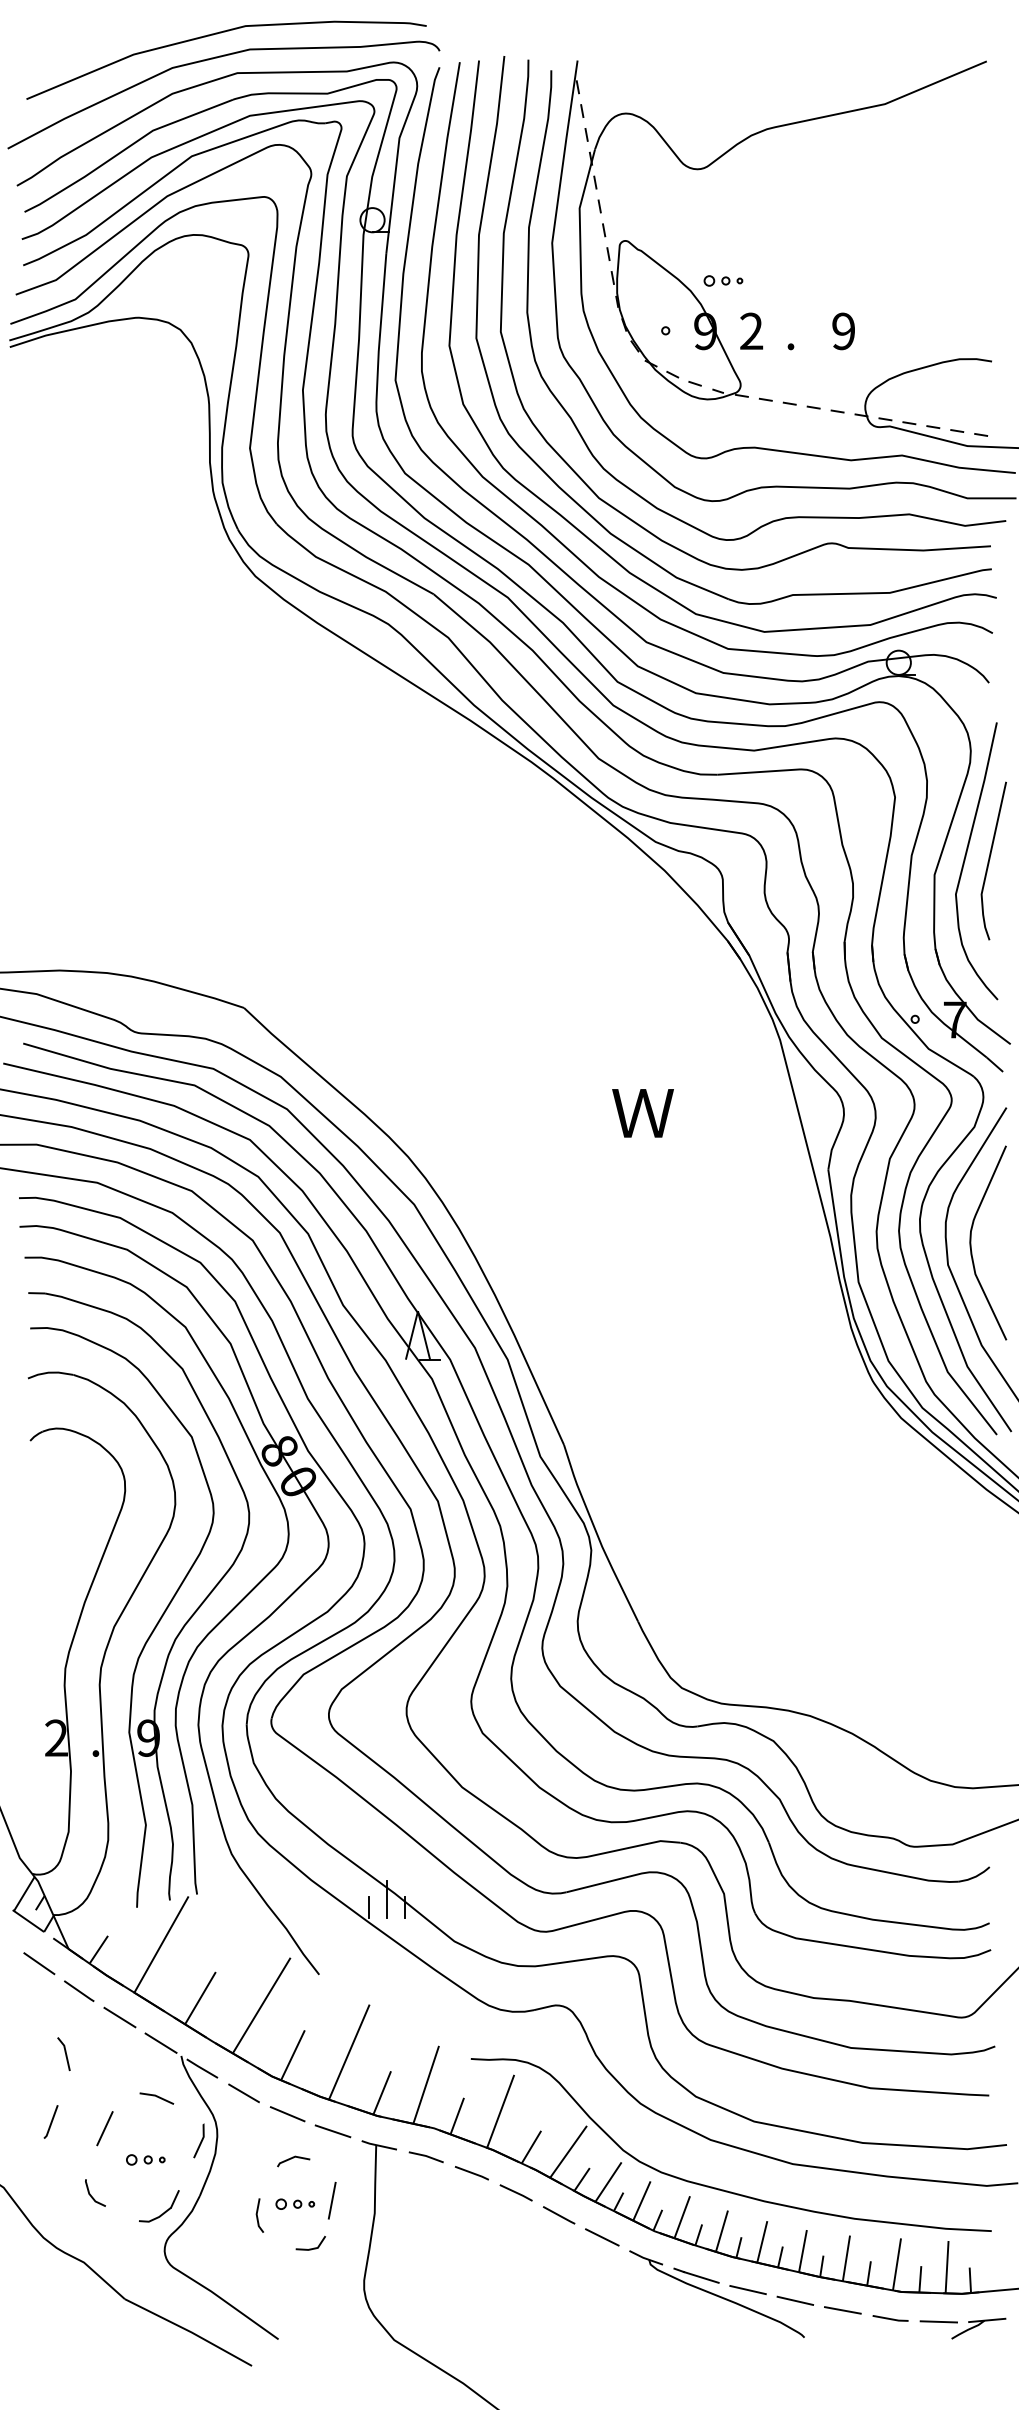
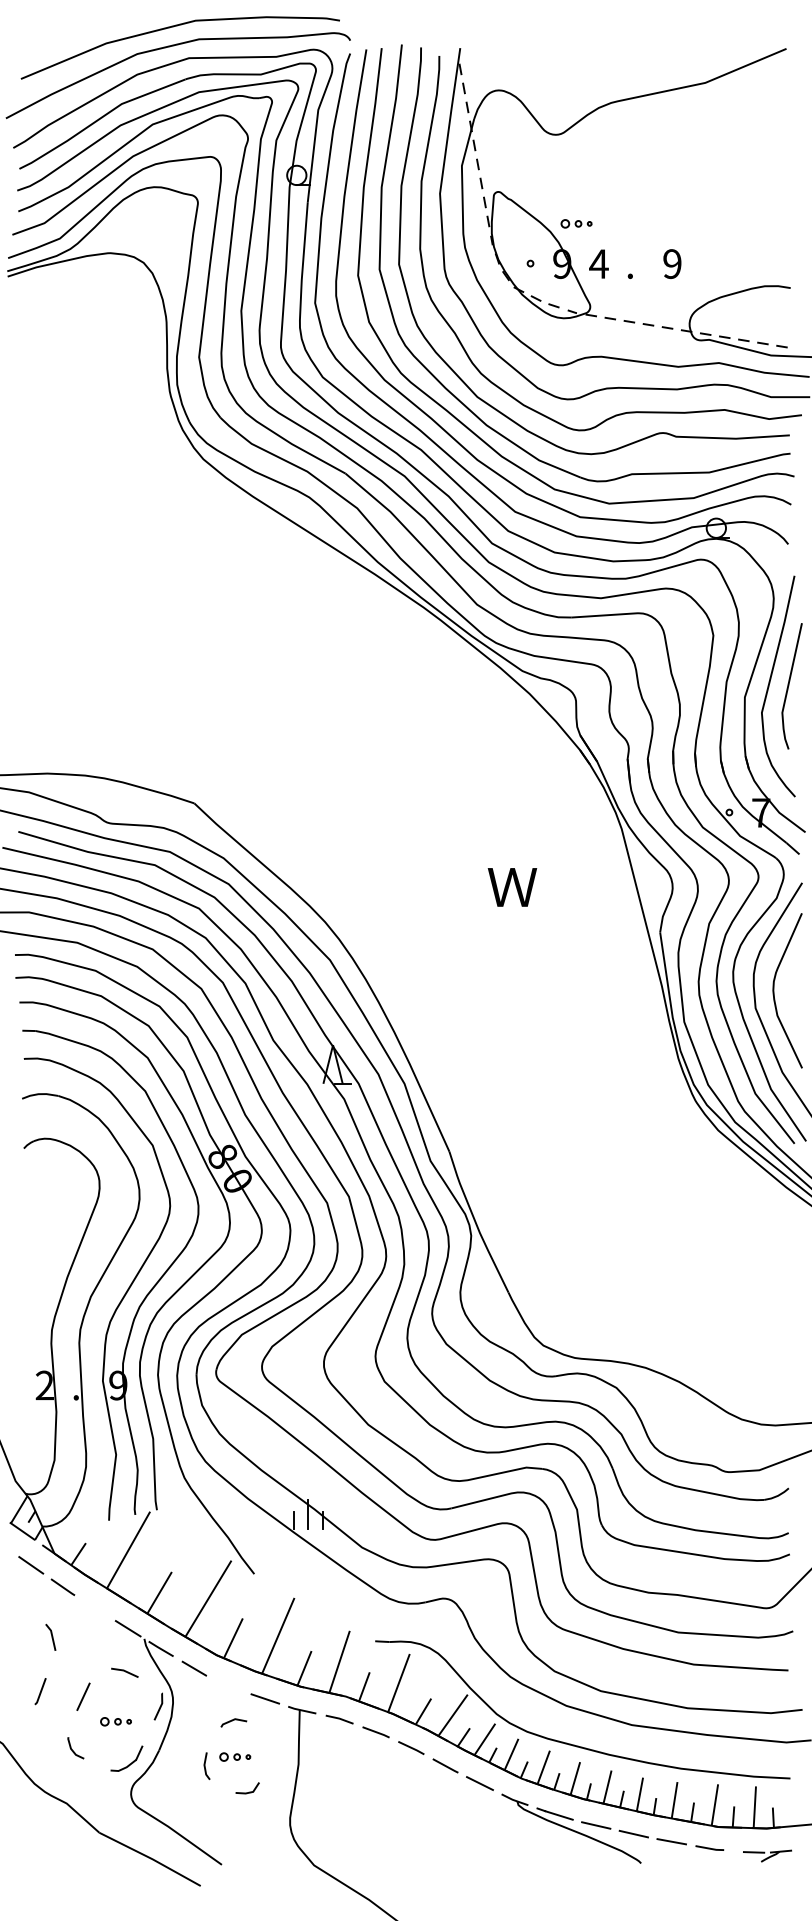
text: (750, 330) -> (598, 263), 2 -> 4
line: (120, 2016) -> (95, 1607), removed
line: (286, 2113) -> (228, 1684), removed
line: (332, 2200) -> (264, 1754), removed
part: (962, 2327) -> (767, 1855), size x0.7

